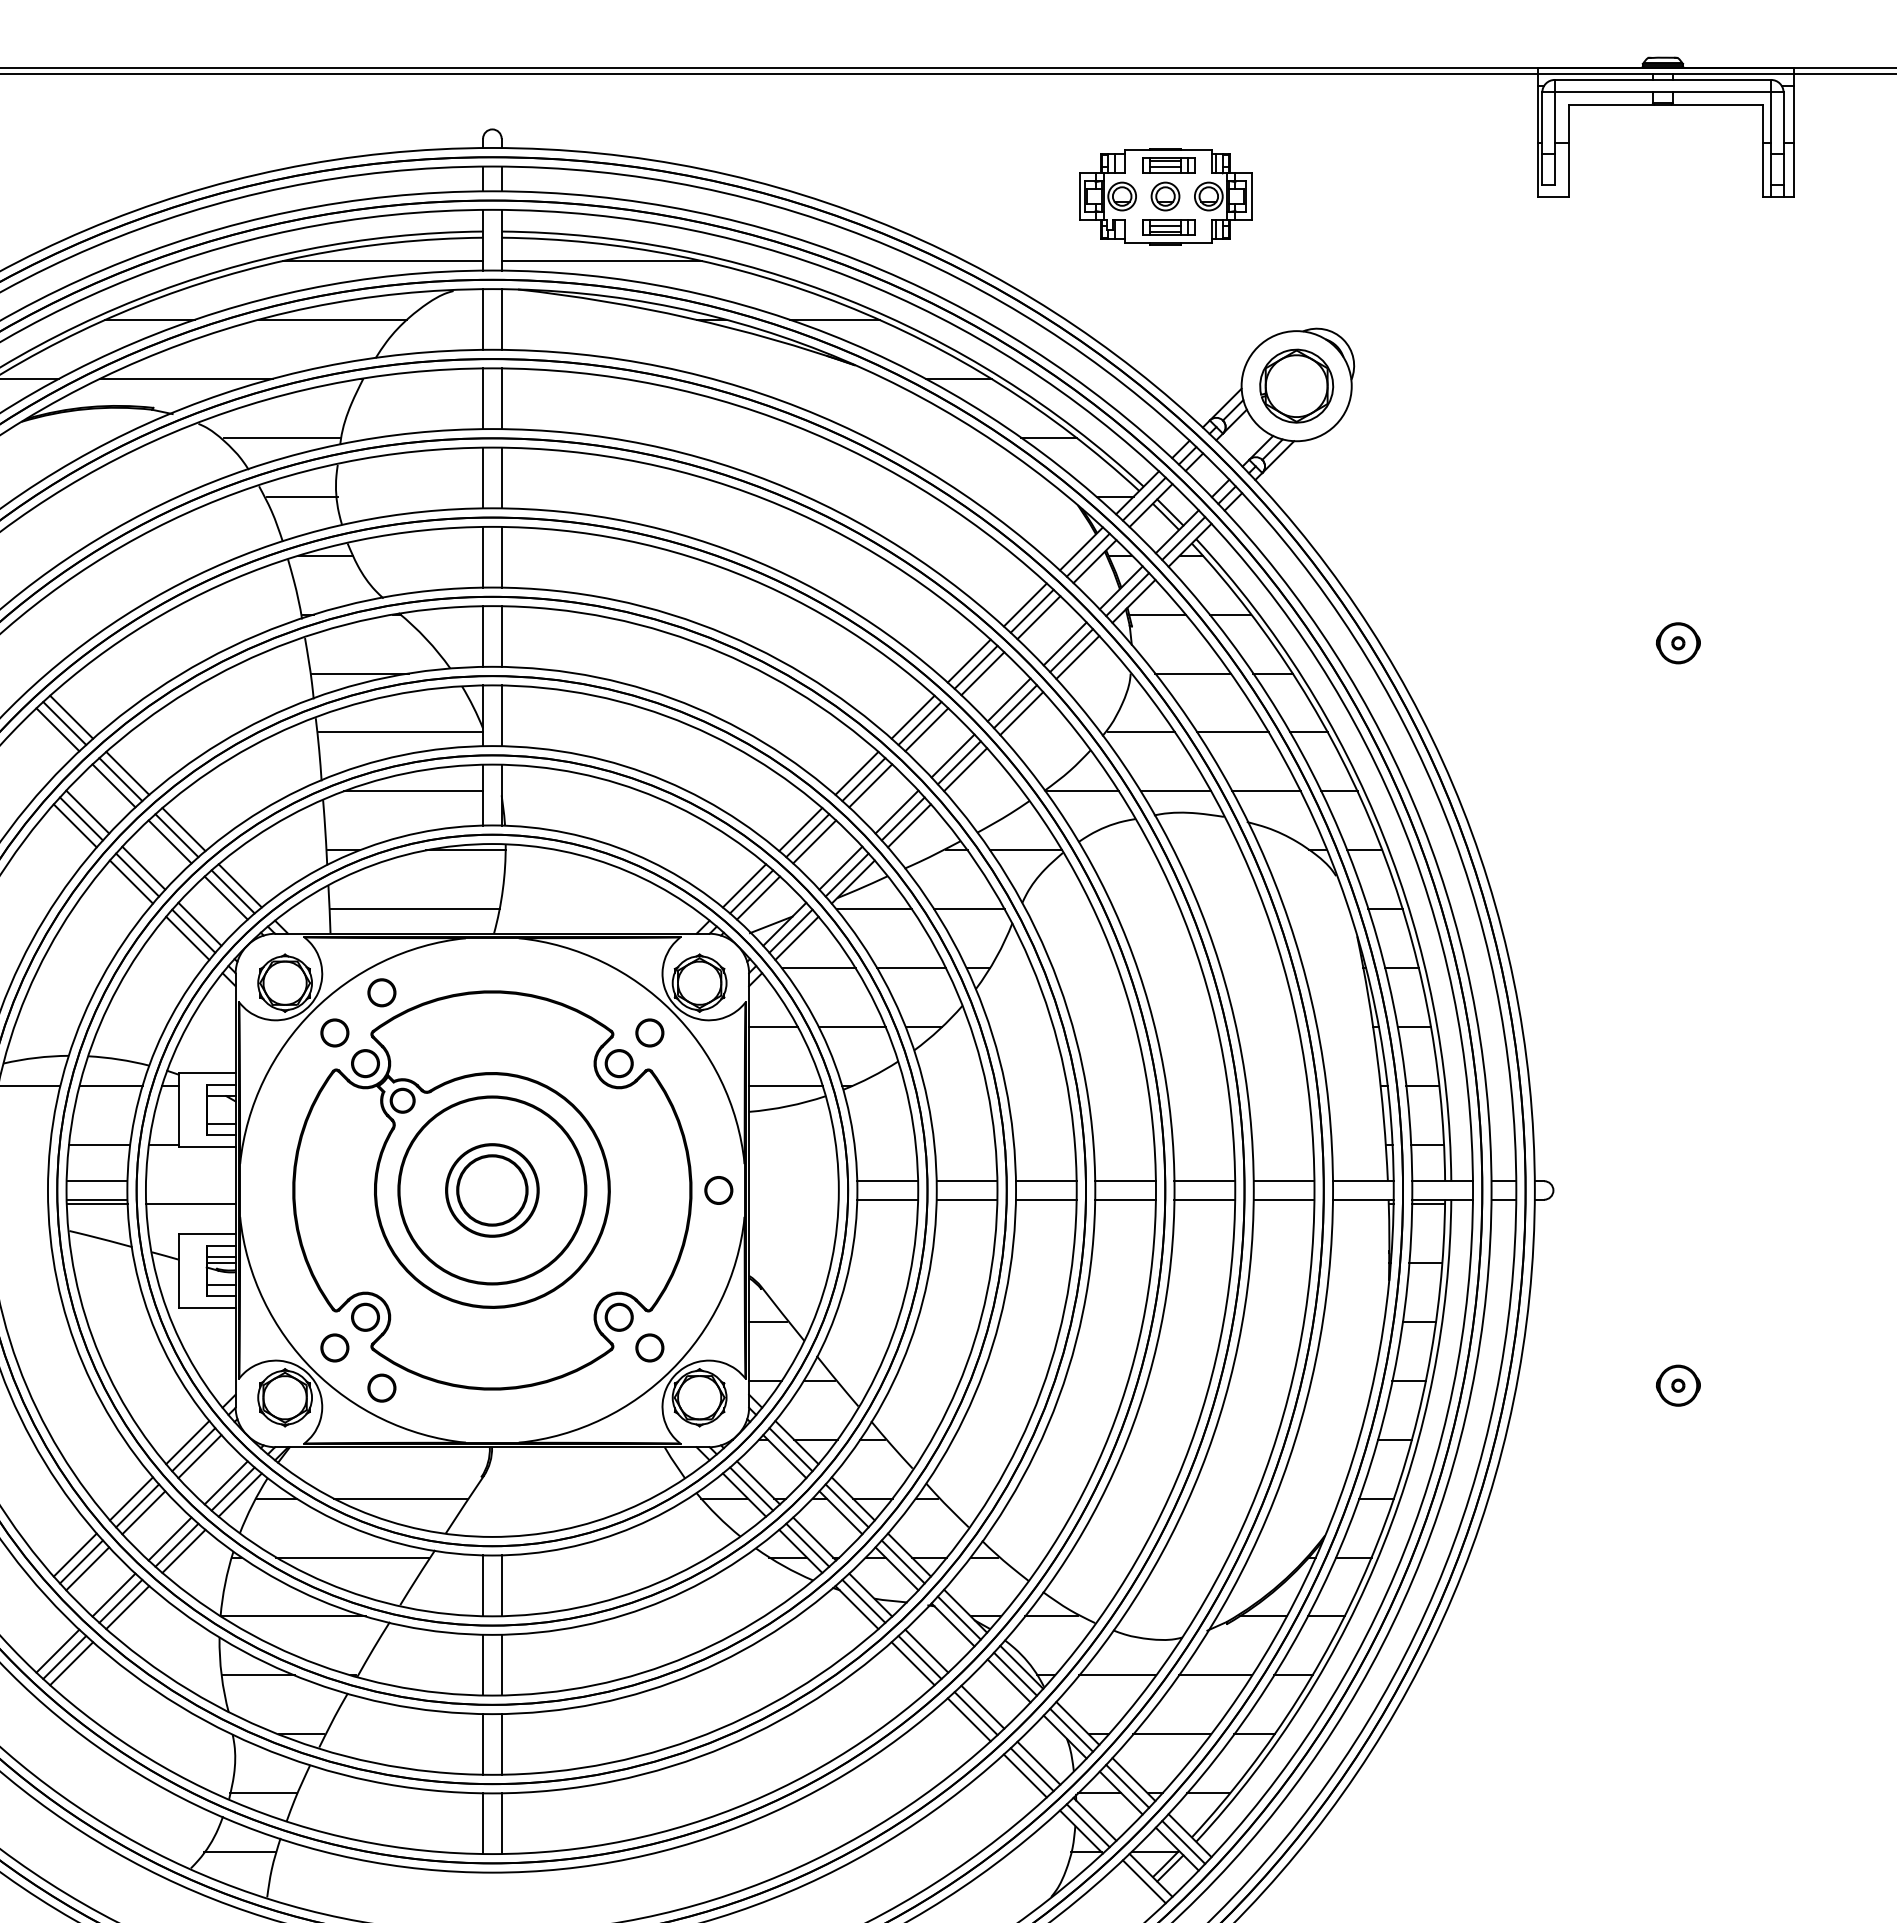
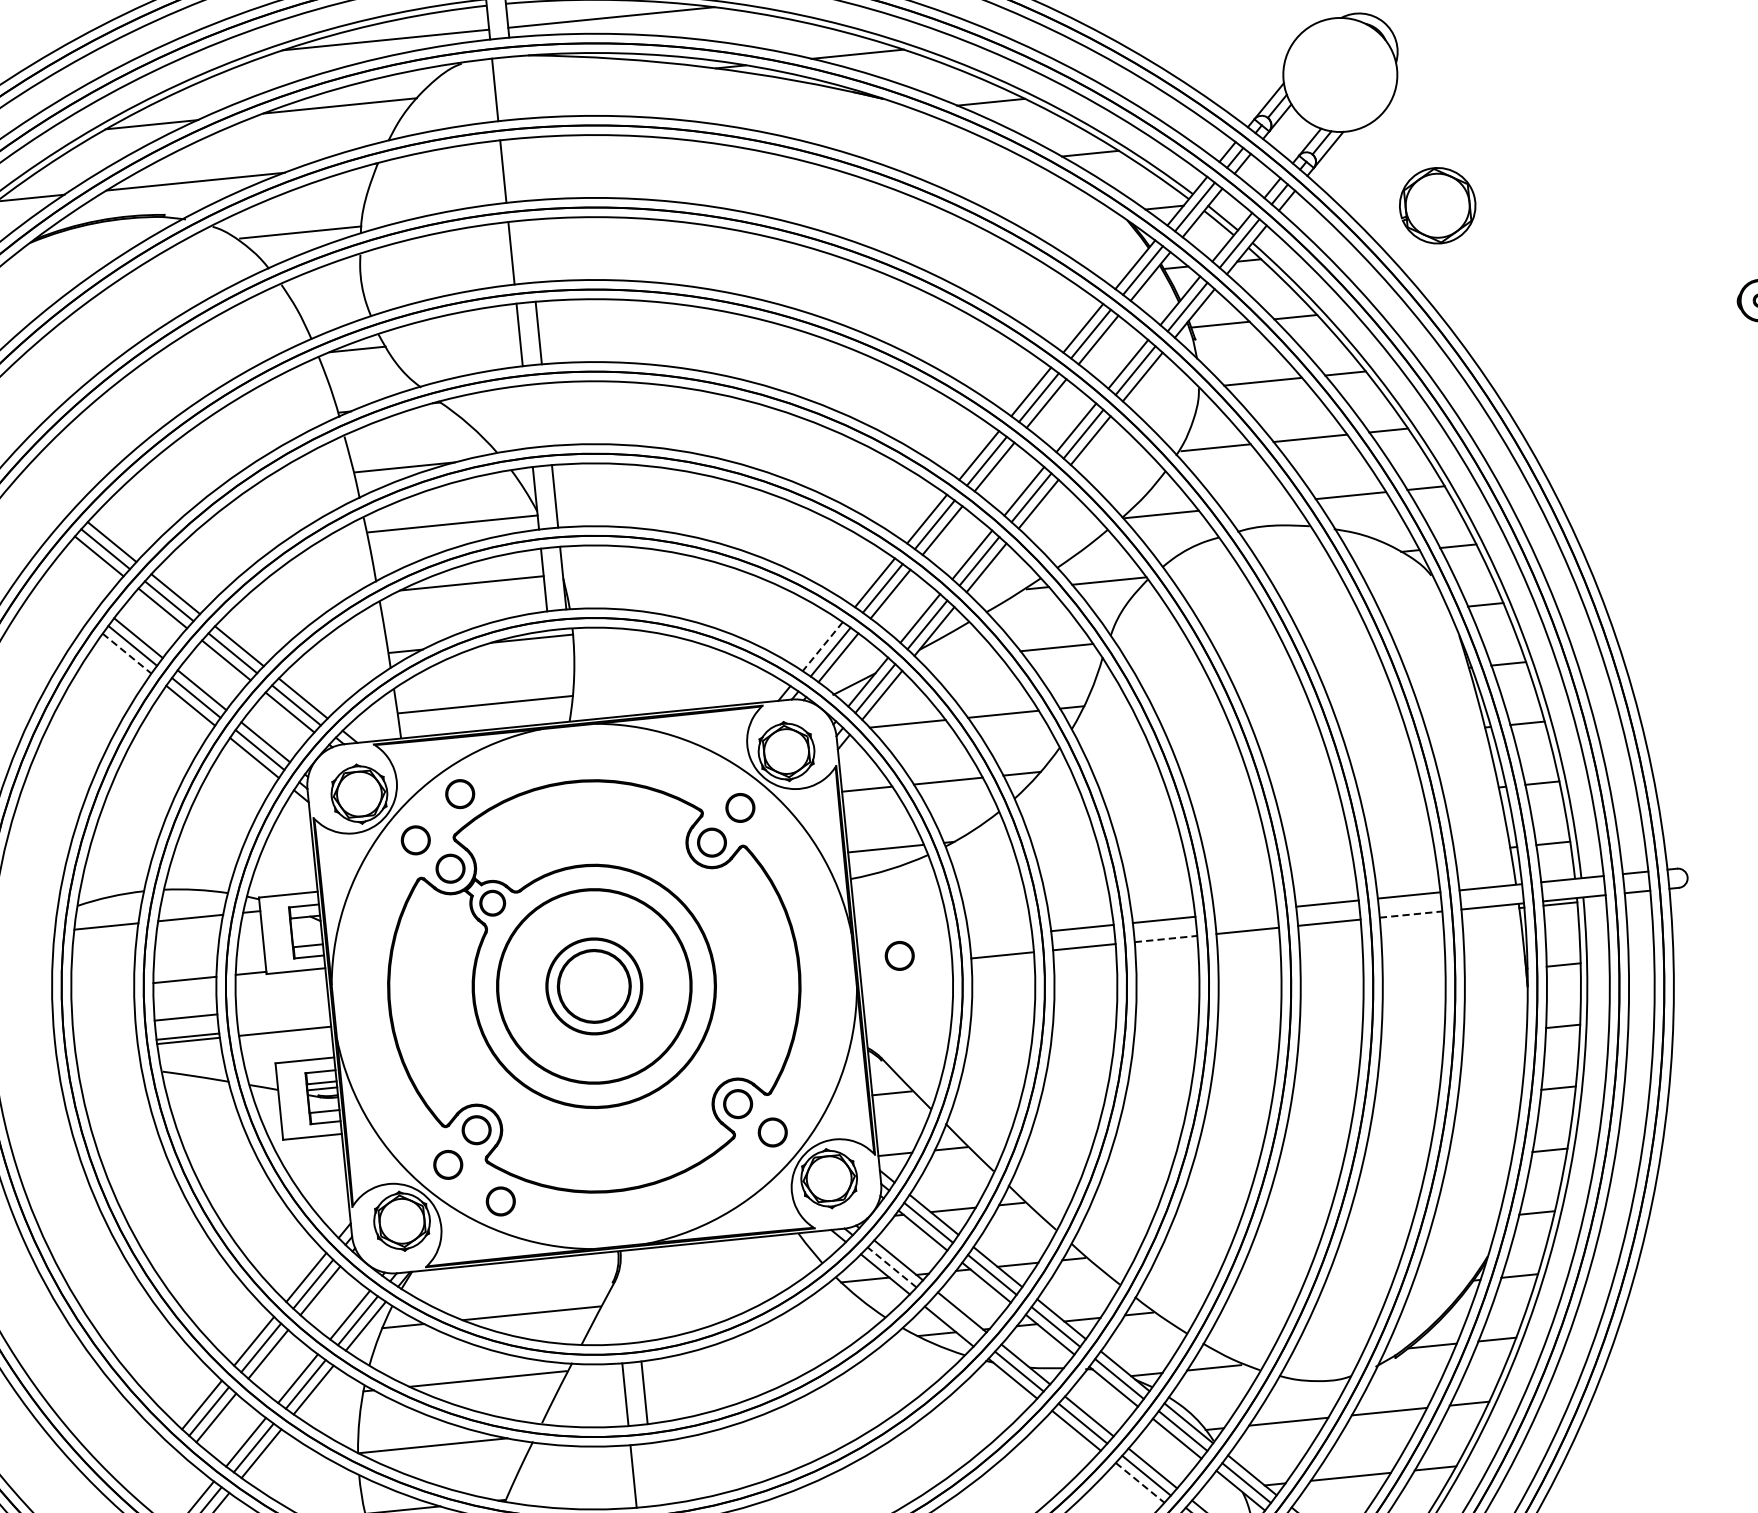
line: (501, 319) -> (514, 88), removed
part: (1296, 385) -> (1437, 205), moved
line: (501, 398) -> (522, 169), removed
line: (501, 477) -> (530, 250), removed
line: (301, 496) -> (326, 291), removed
line: (483, 636) -> (528, 416), removed
line: (501, 636) -> (546, 414), removed
line: (1175, 791) -> (1257, 505), removed
line: (75, 826) -> (127, 654), solid -> dashed
line: (744, 885) -> (822, 646), solid -> dashed
line: (873, 909) -> (958, 657), removed
line: (887, 1181) -> (1000, 936), removed
line: (1125, 1181) -> (1245, 912), removed
circle: (718, 1190) -> (899, 956), moved
line: (1046, 1199) -> (1166, 938), solid -> dashed
line: (1284, 1199) -> (1411, 914), solid -> dashed
line: (751, 1488) -> (891, 1266), solid -> dashed
line: (807, 1544) -> (955, 1318), removed
line: (501, 1664) -> (652, 1473), removed
line: (969, 1720) -> (1140, 1483), solid -> dashed

